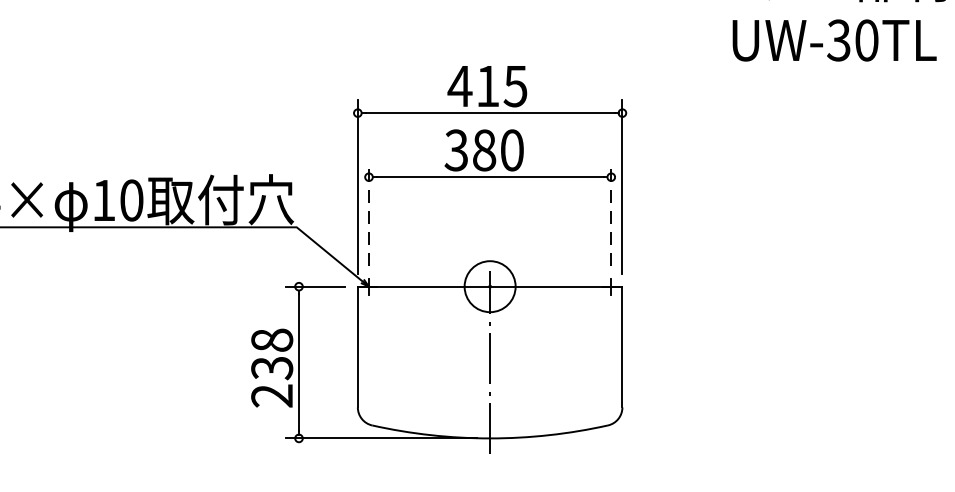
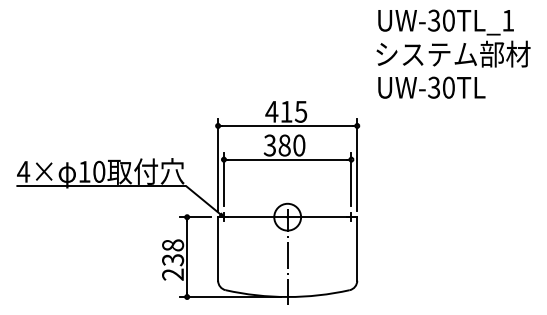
text: (833, 40) -> (431, 87), moved
line: (368, 214) -> (223, 179), dashed -> solid
line: (611, 214) -> (351, 179), dashed -> solid

